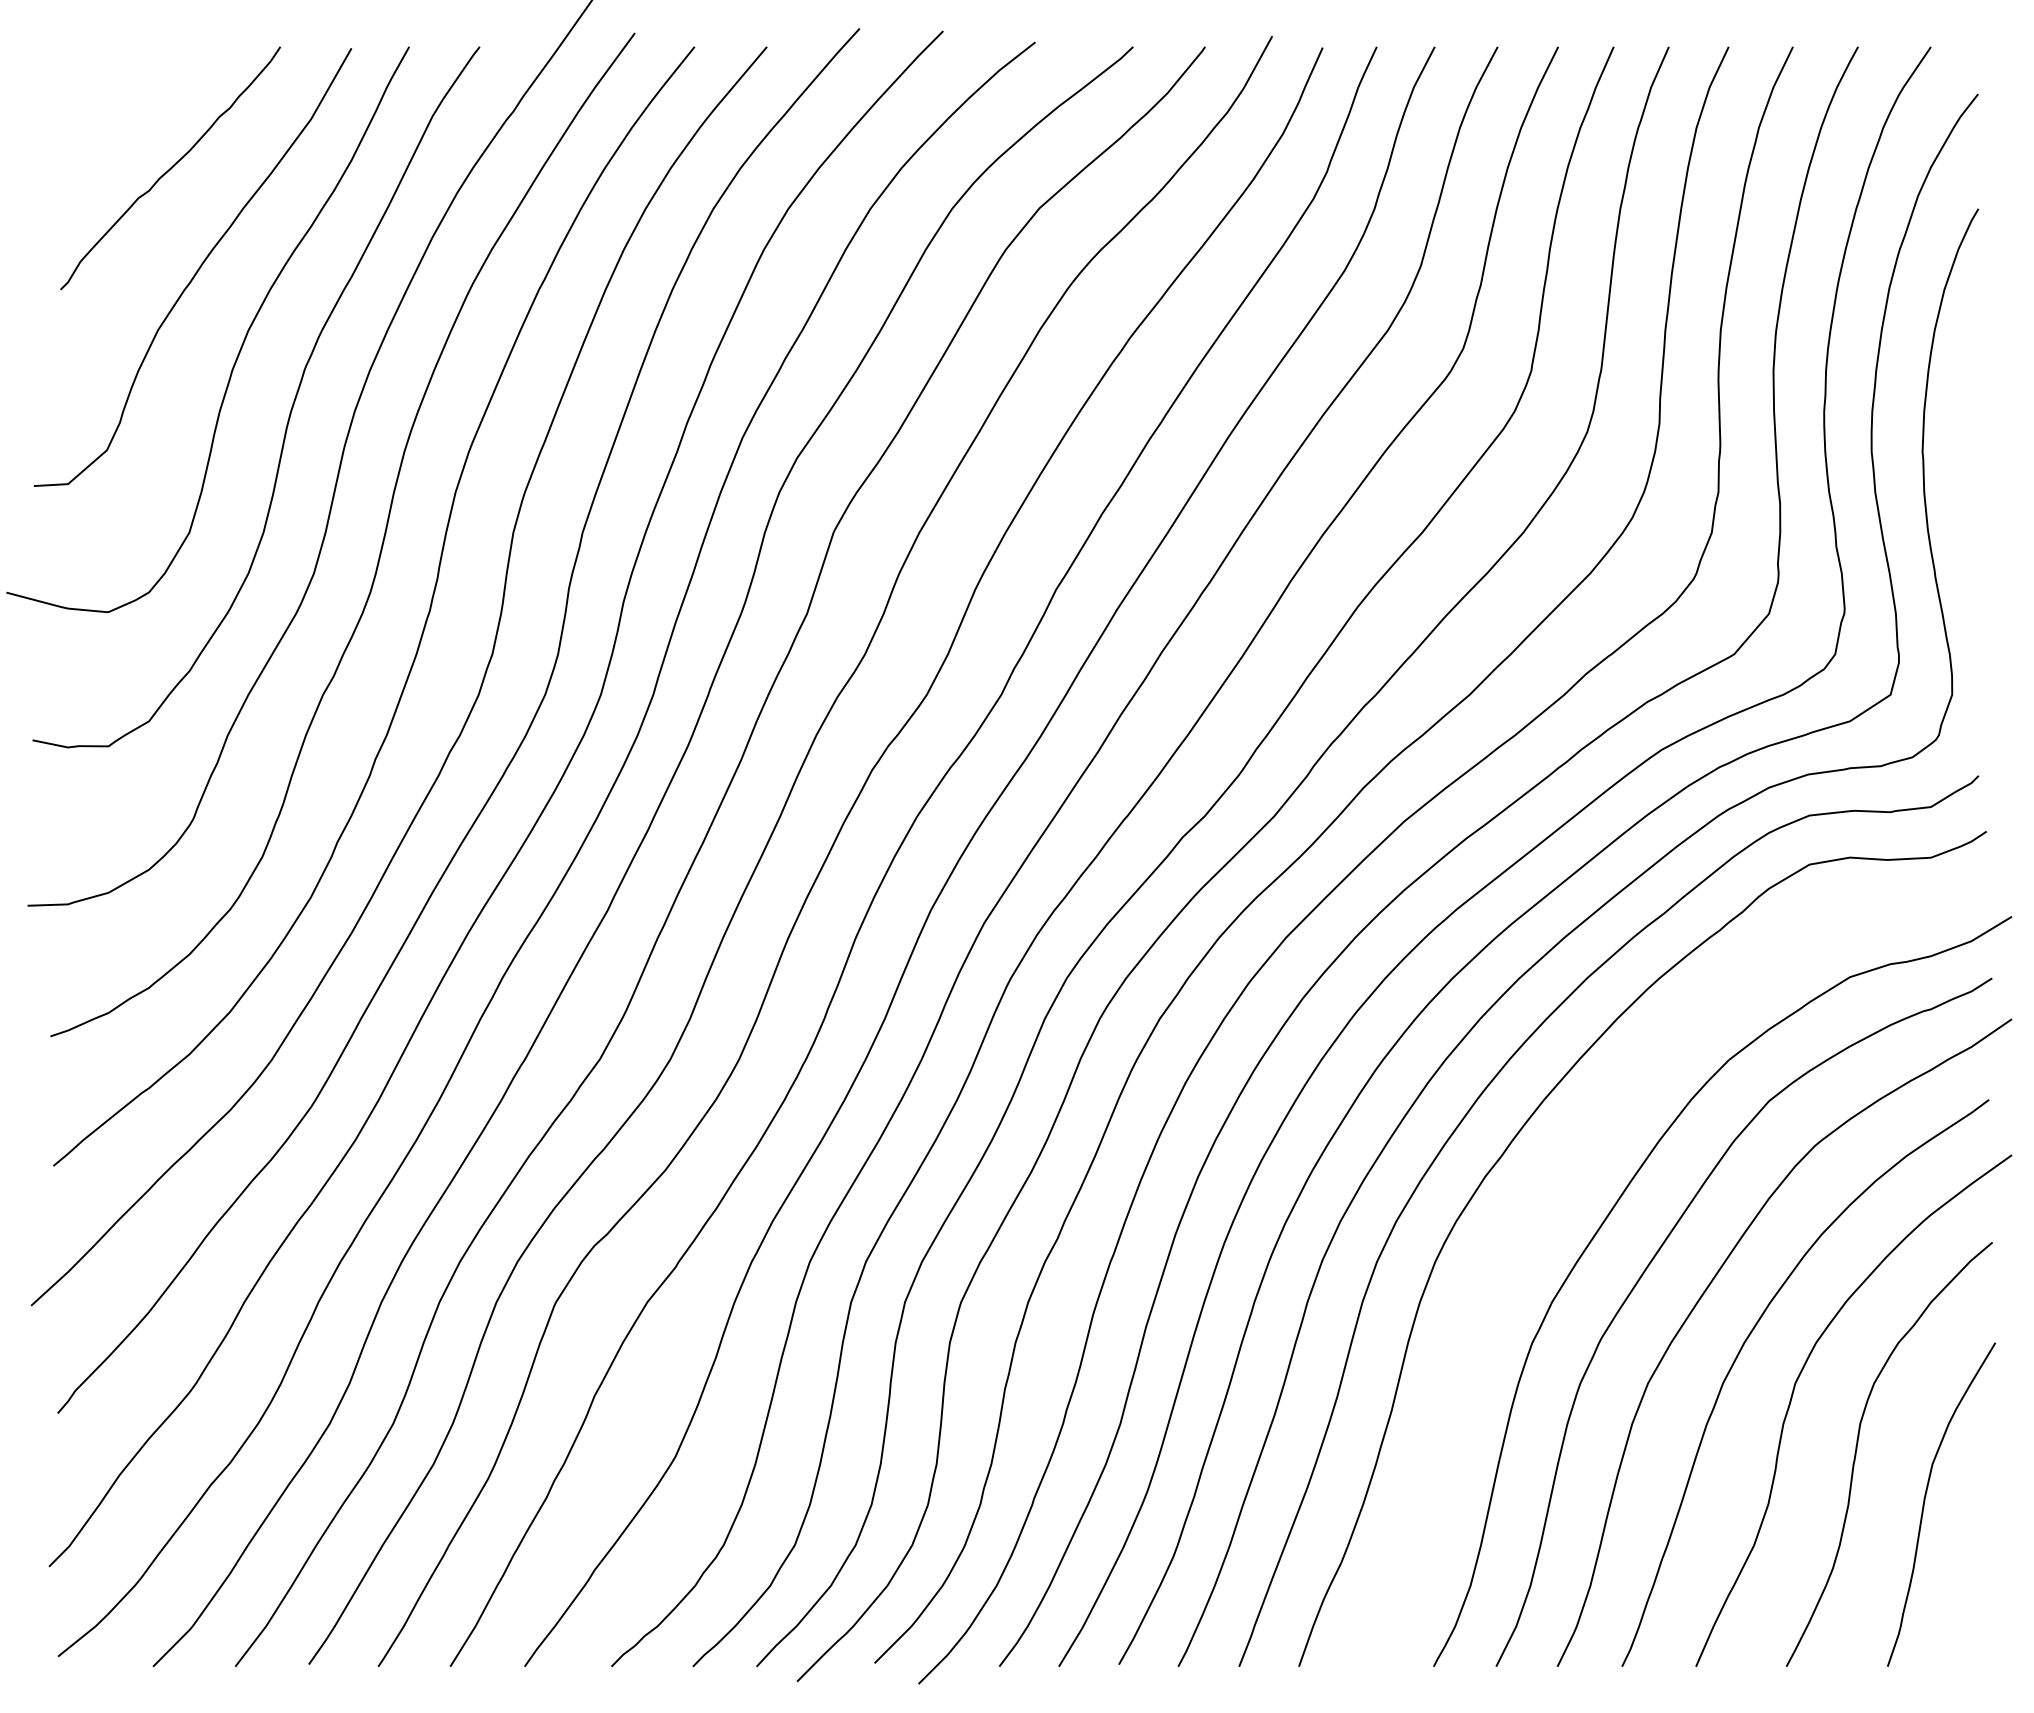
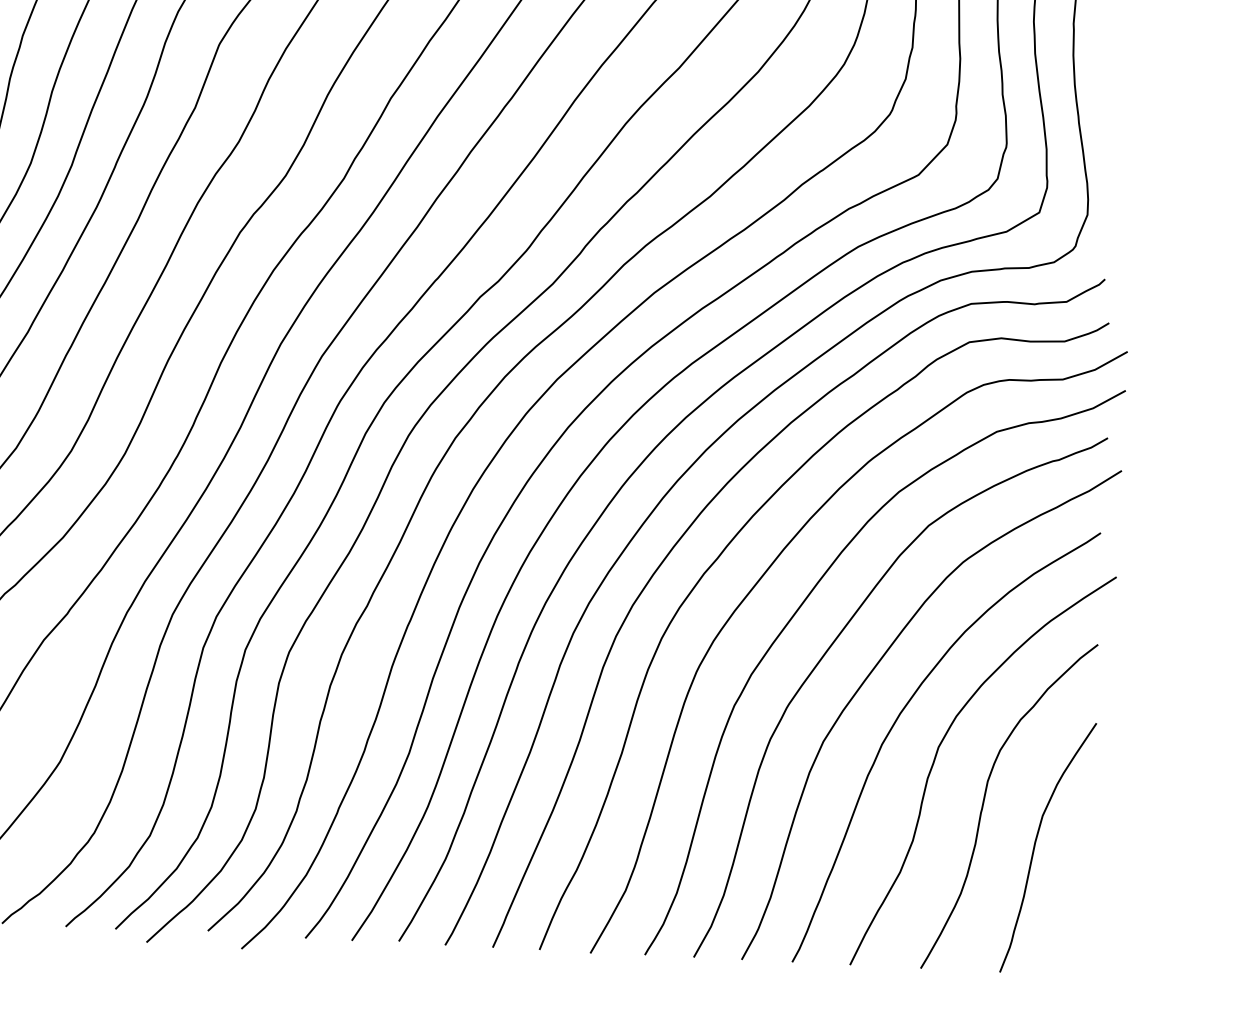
curve: (1560, 1177) -> (762, 577), added

